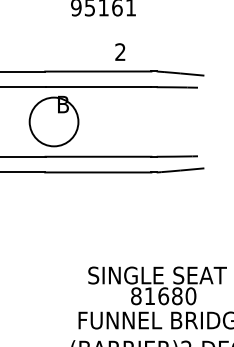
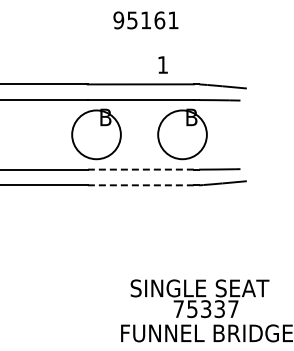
text: (120, 51) -> (162, 64), 2 -> 1
part: (140, 121) -> (182, 134), added
line: (98, 156) -> (140, 169), solid -> dashed
line: (98, 172) -> (140, 185), solid -> dashed
text: (163, 296) -> (205, 309), 81680 -> 75337

